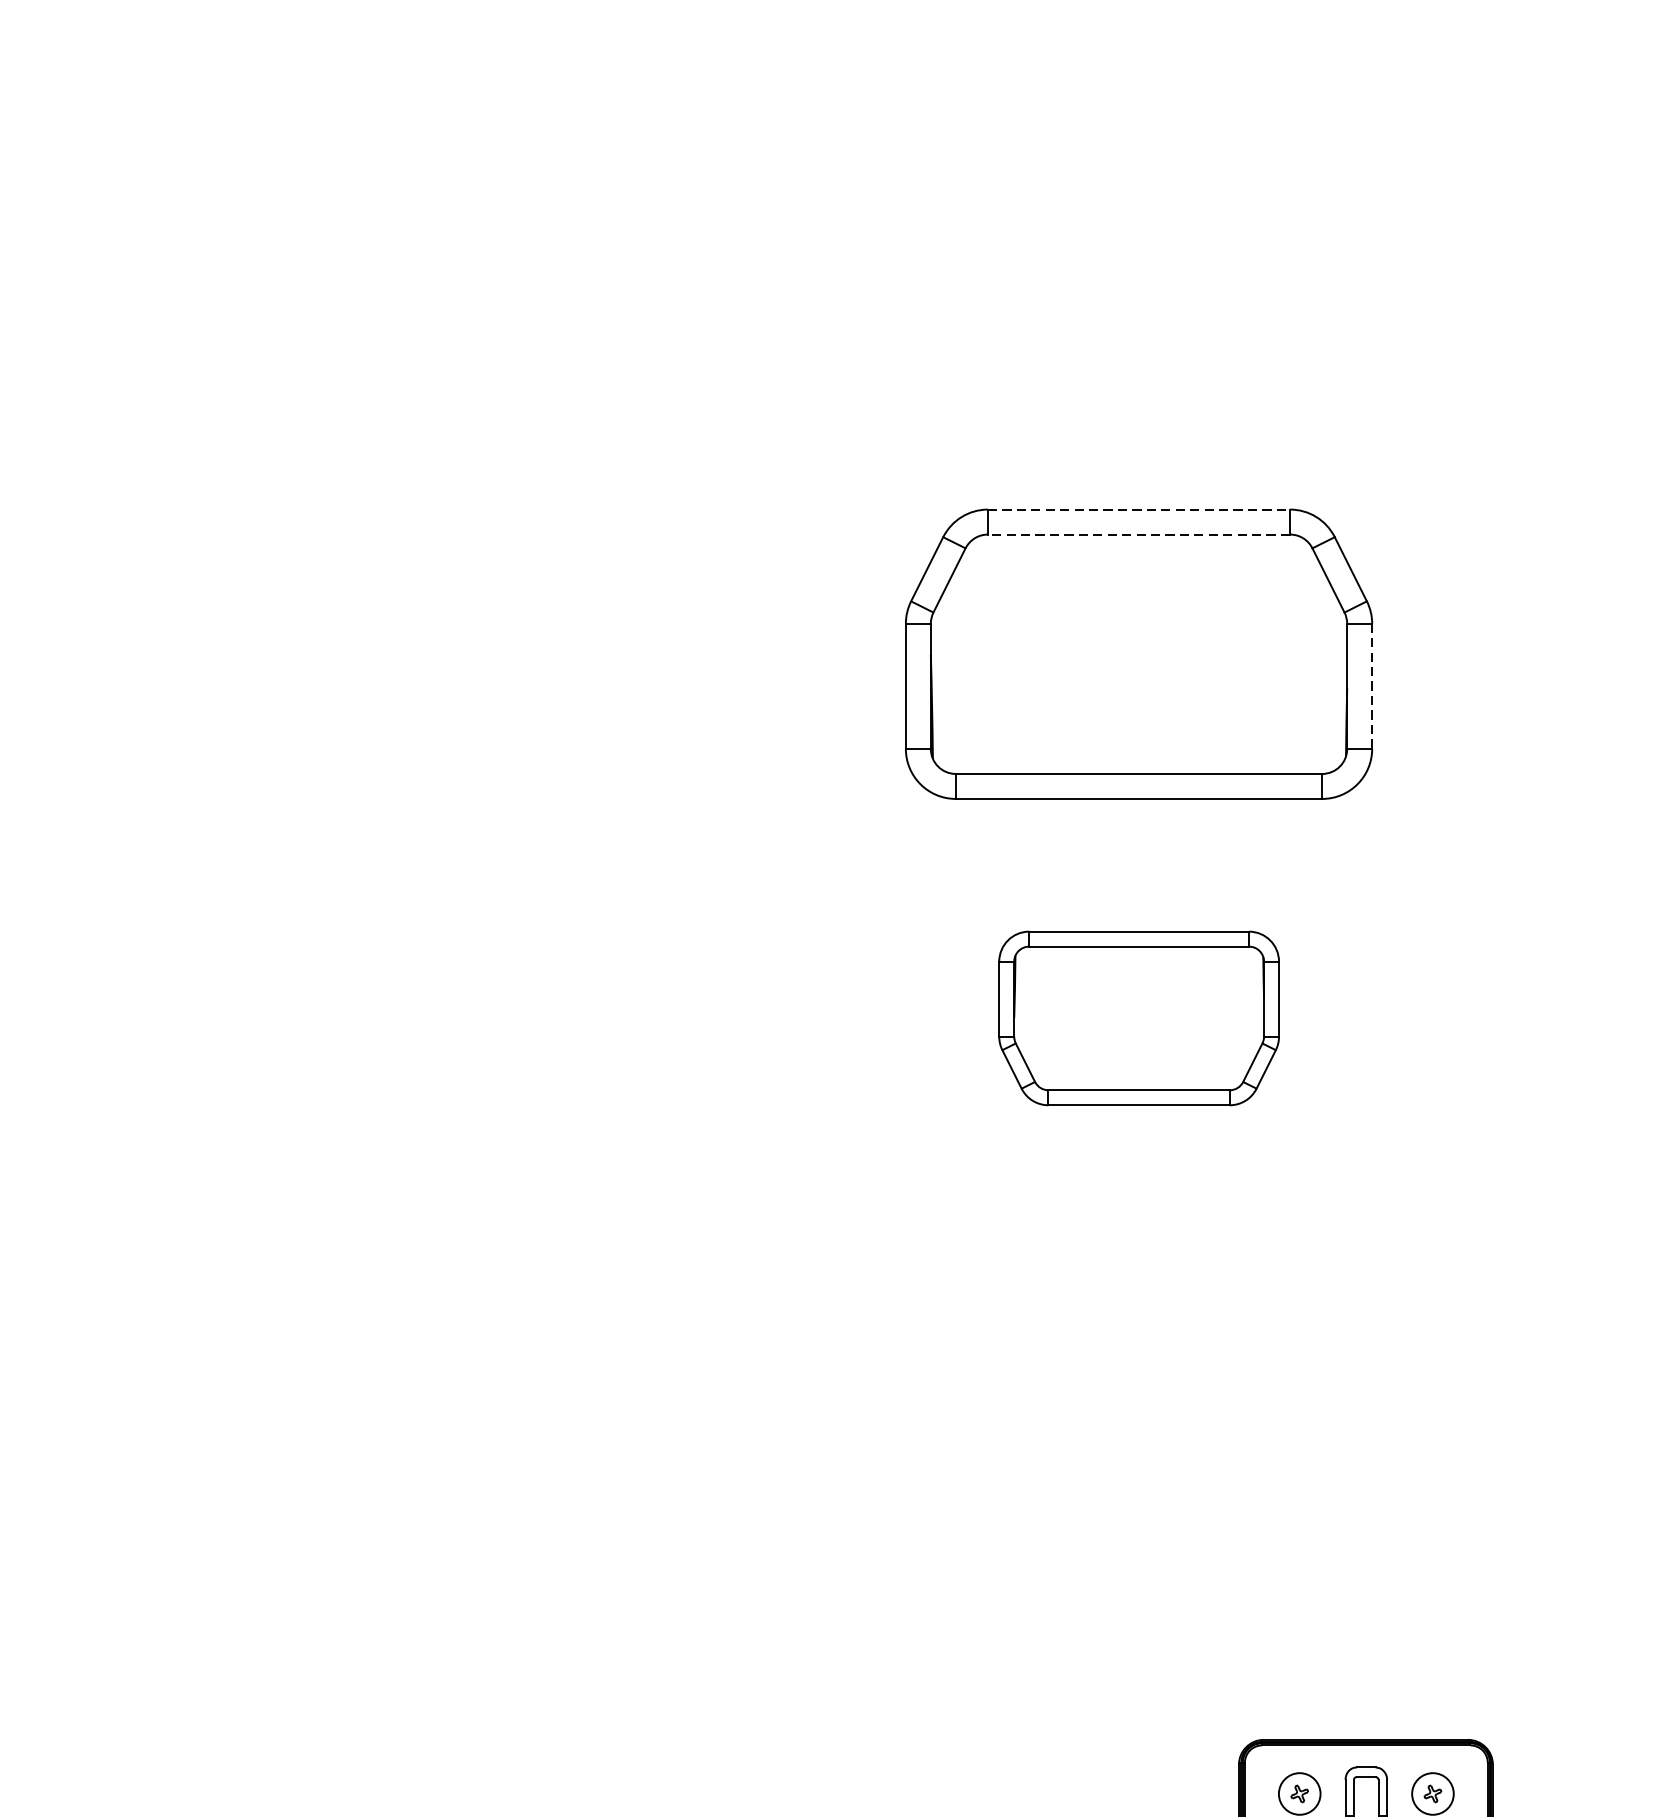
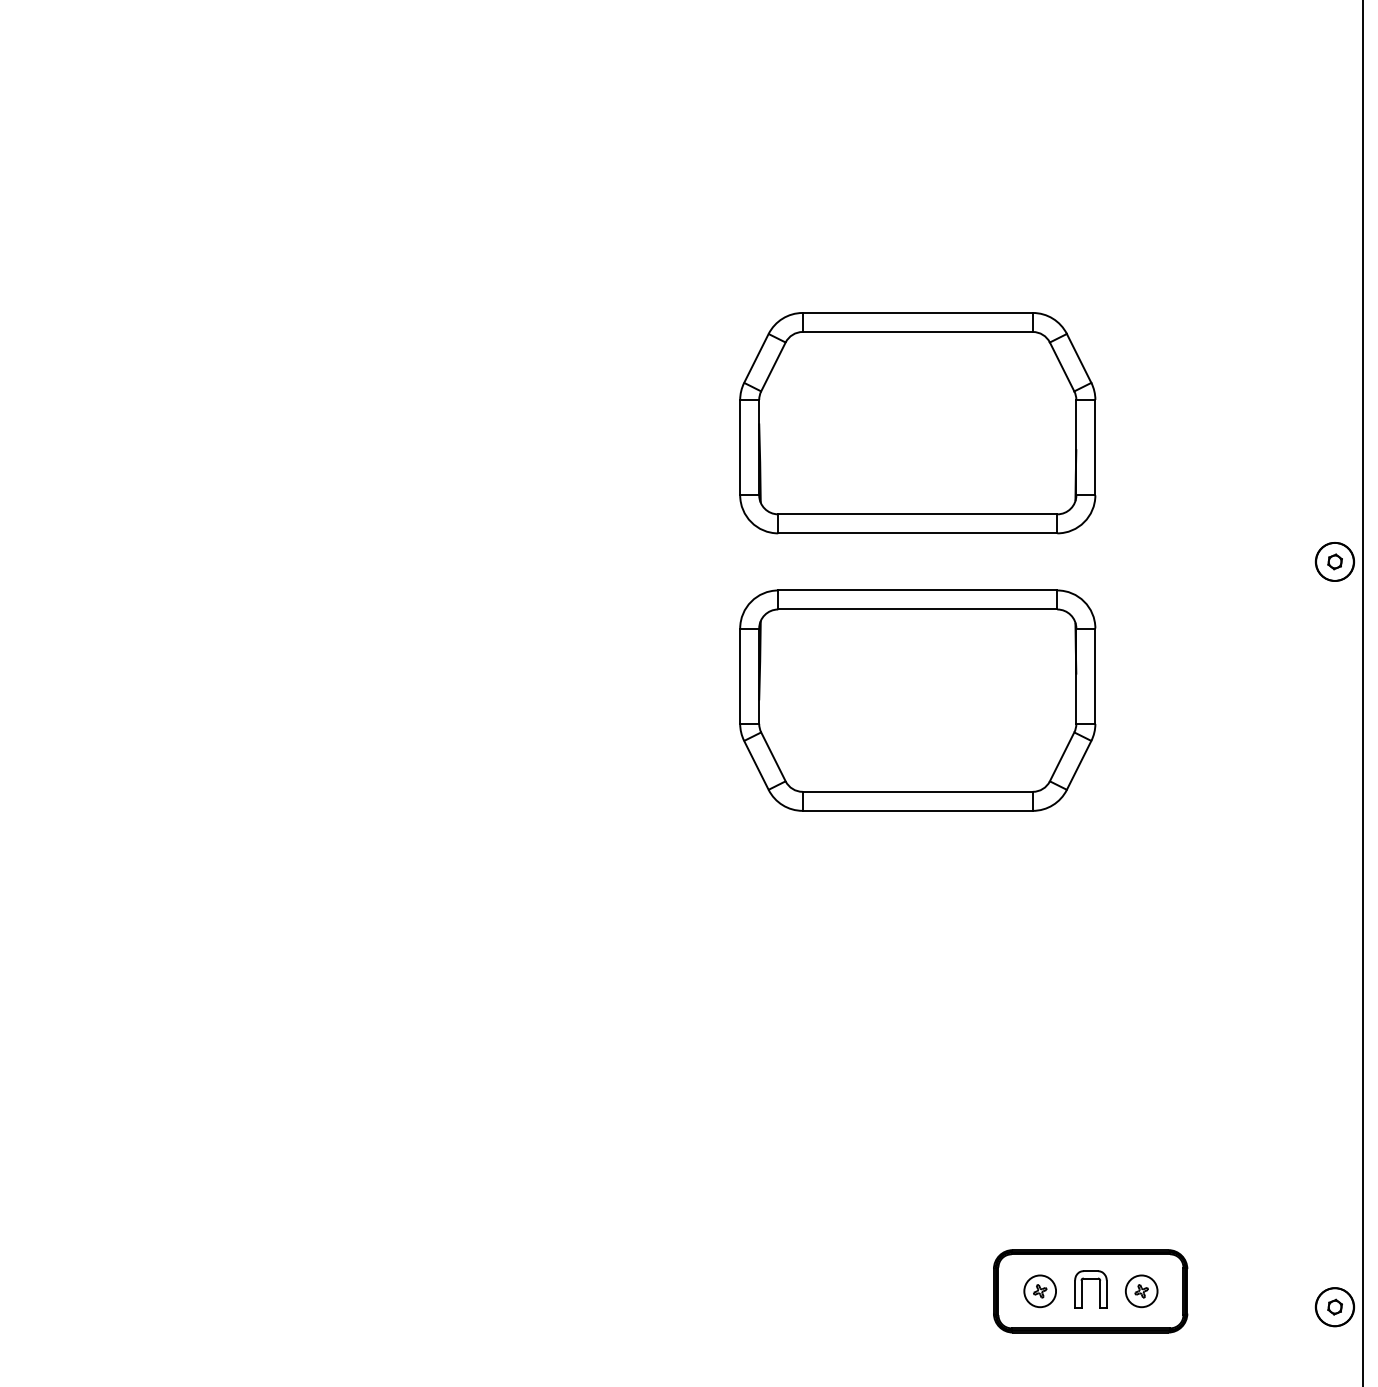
line: (1139, 508) -> (918, 312), dashed -> solid
line: (1138, 535) -> (917, 332), dashed -> solid
line: (1372, 686) -> (1095, 447), dashed -> solid
part: (1138, 1018) -> (917, 700), size x1.67

